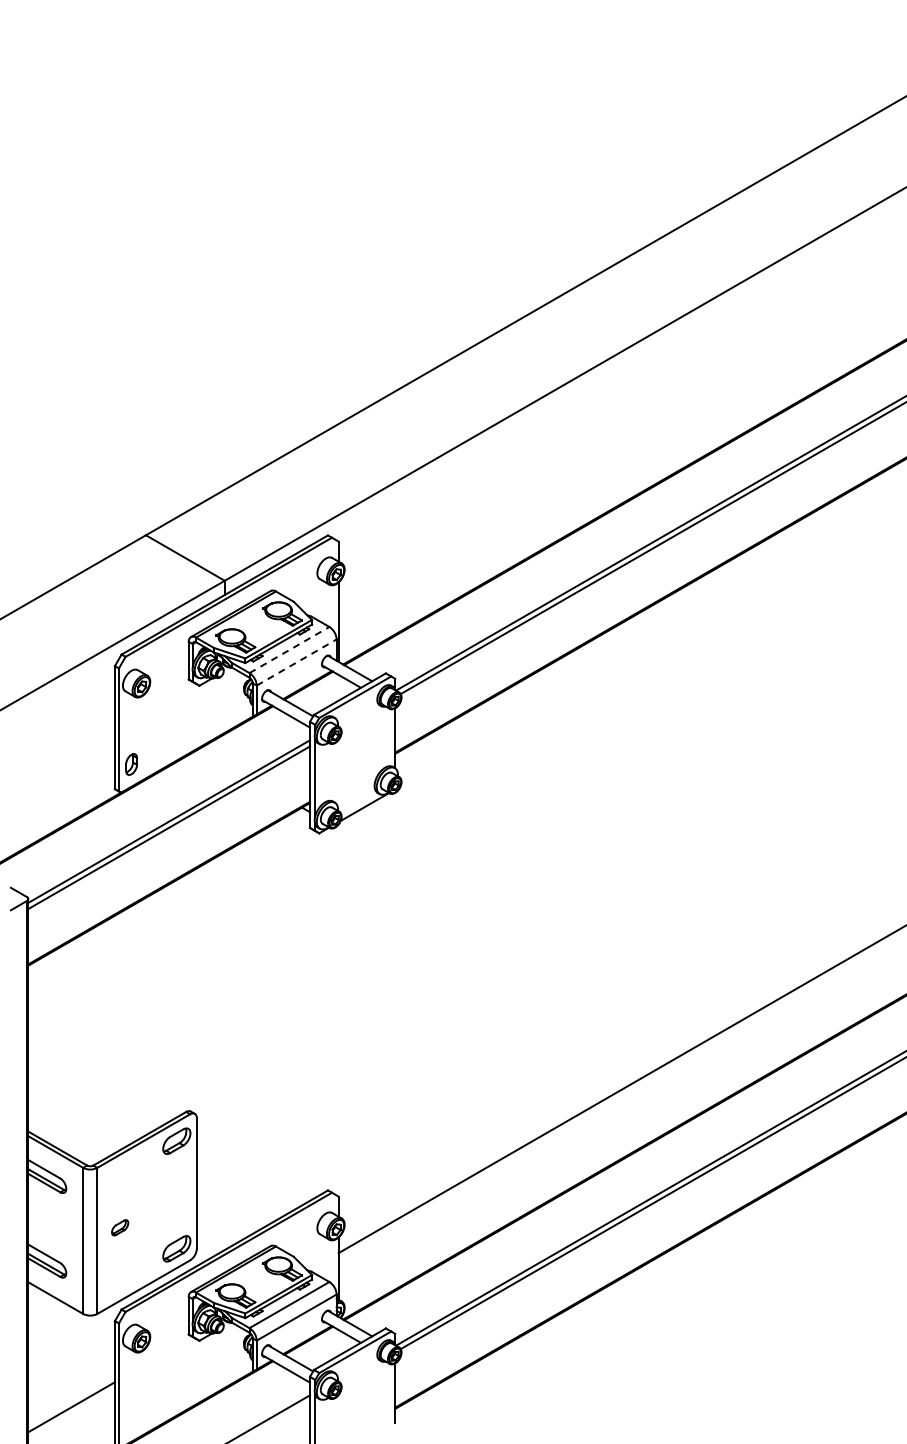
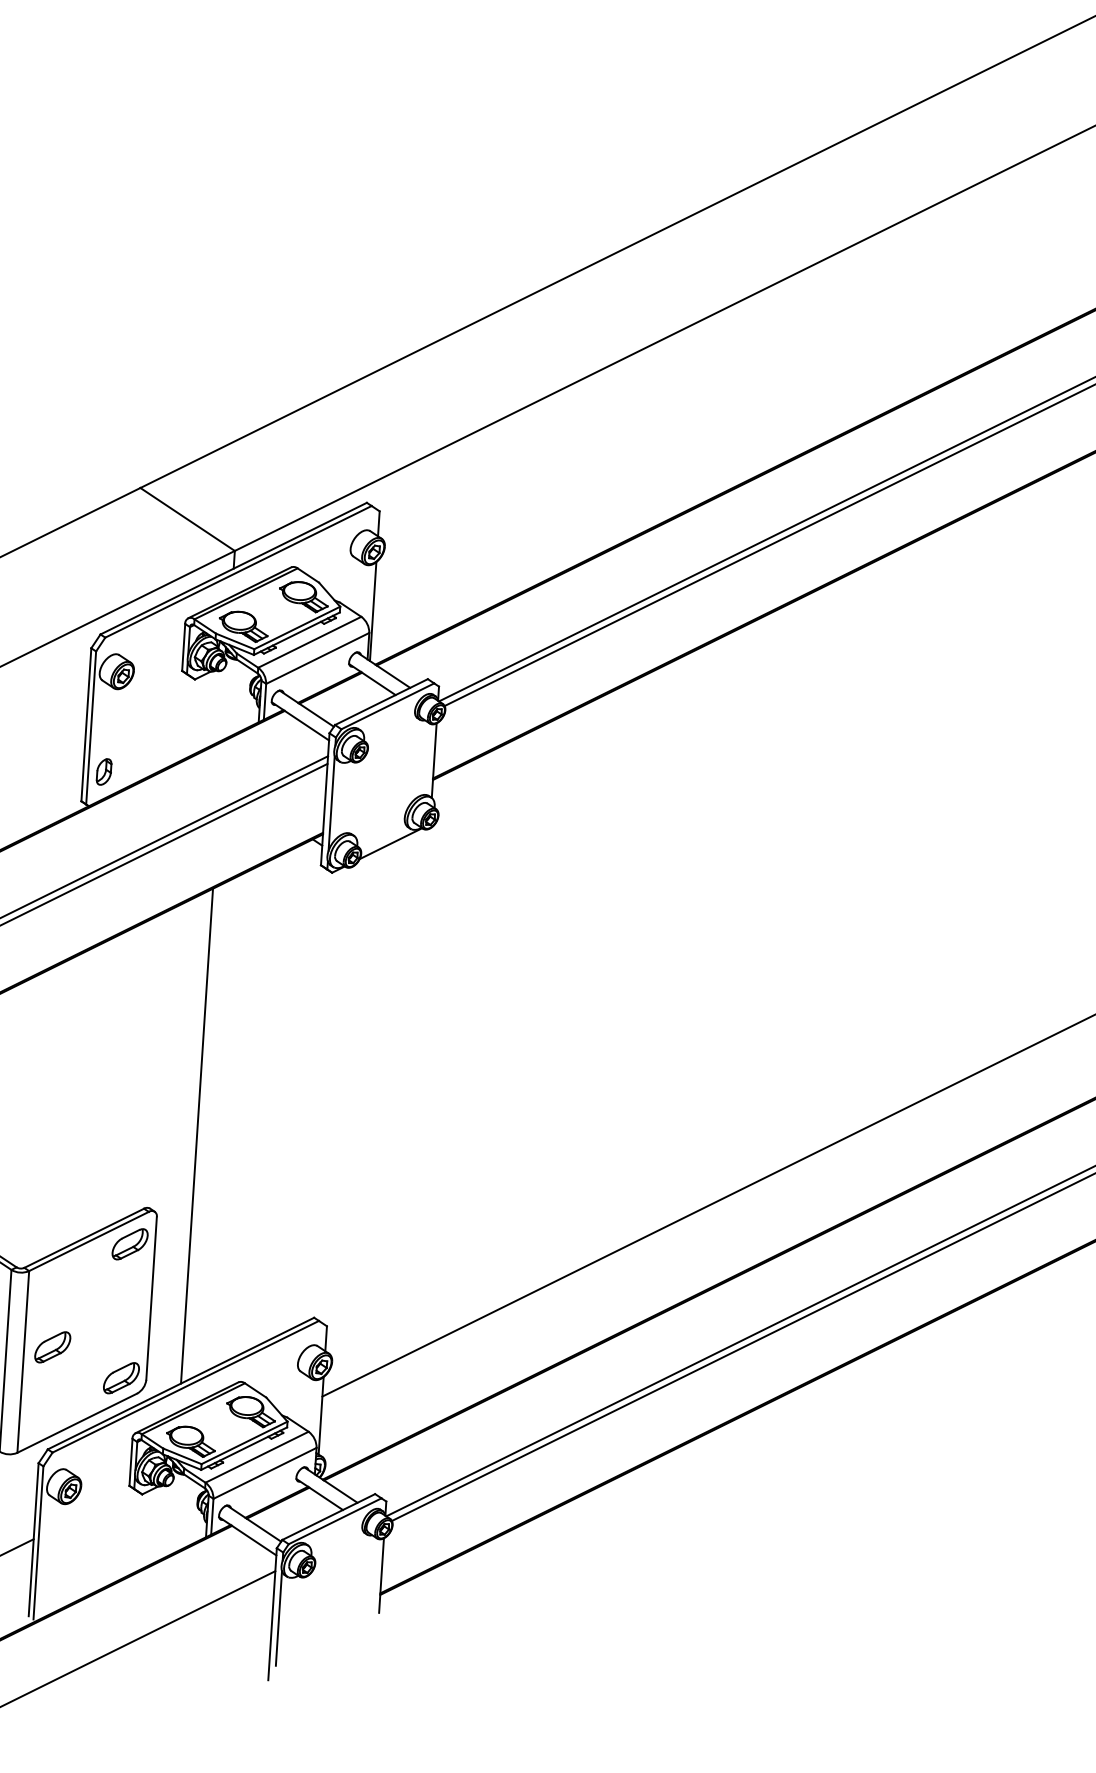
line: (289, 649) -> (309, 641), dashed -> solid
line: (297, 662) -> (318, 658), dashed -> solid
line: (224, 1051) -> (196, 1136), added
part: (119, 1227) -> (51, 1347), size x1.67

